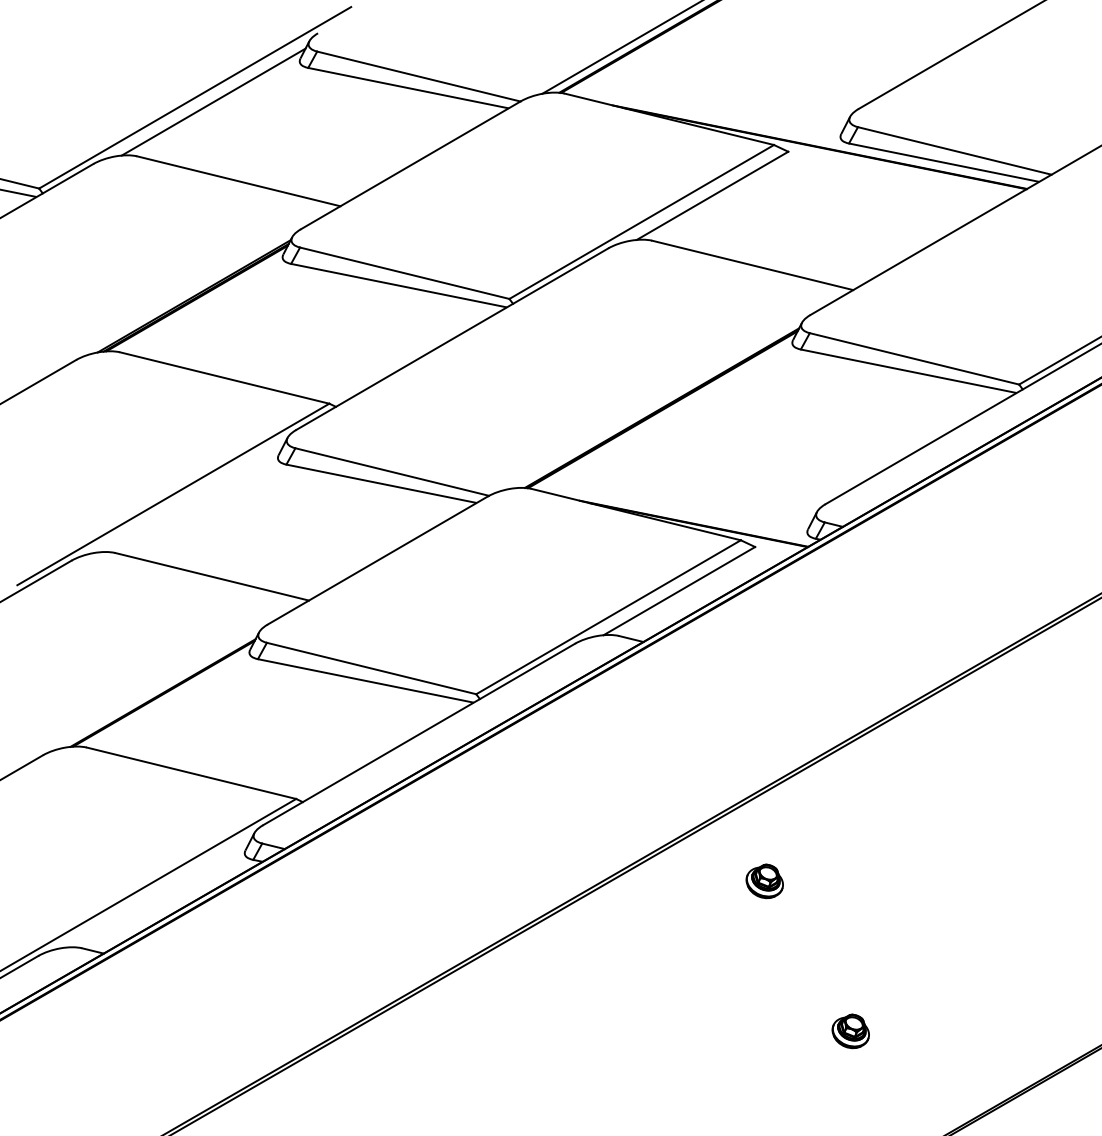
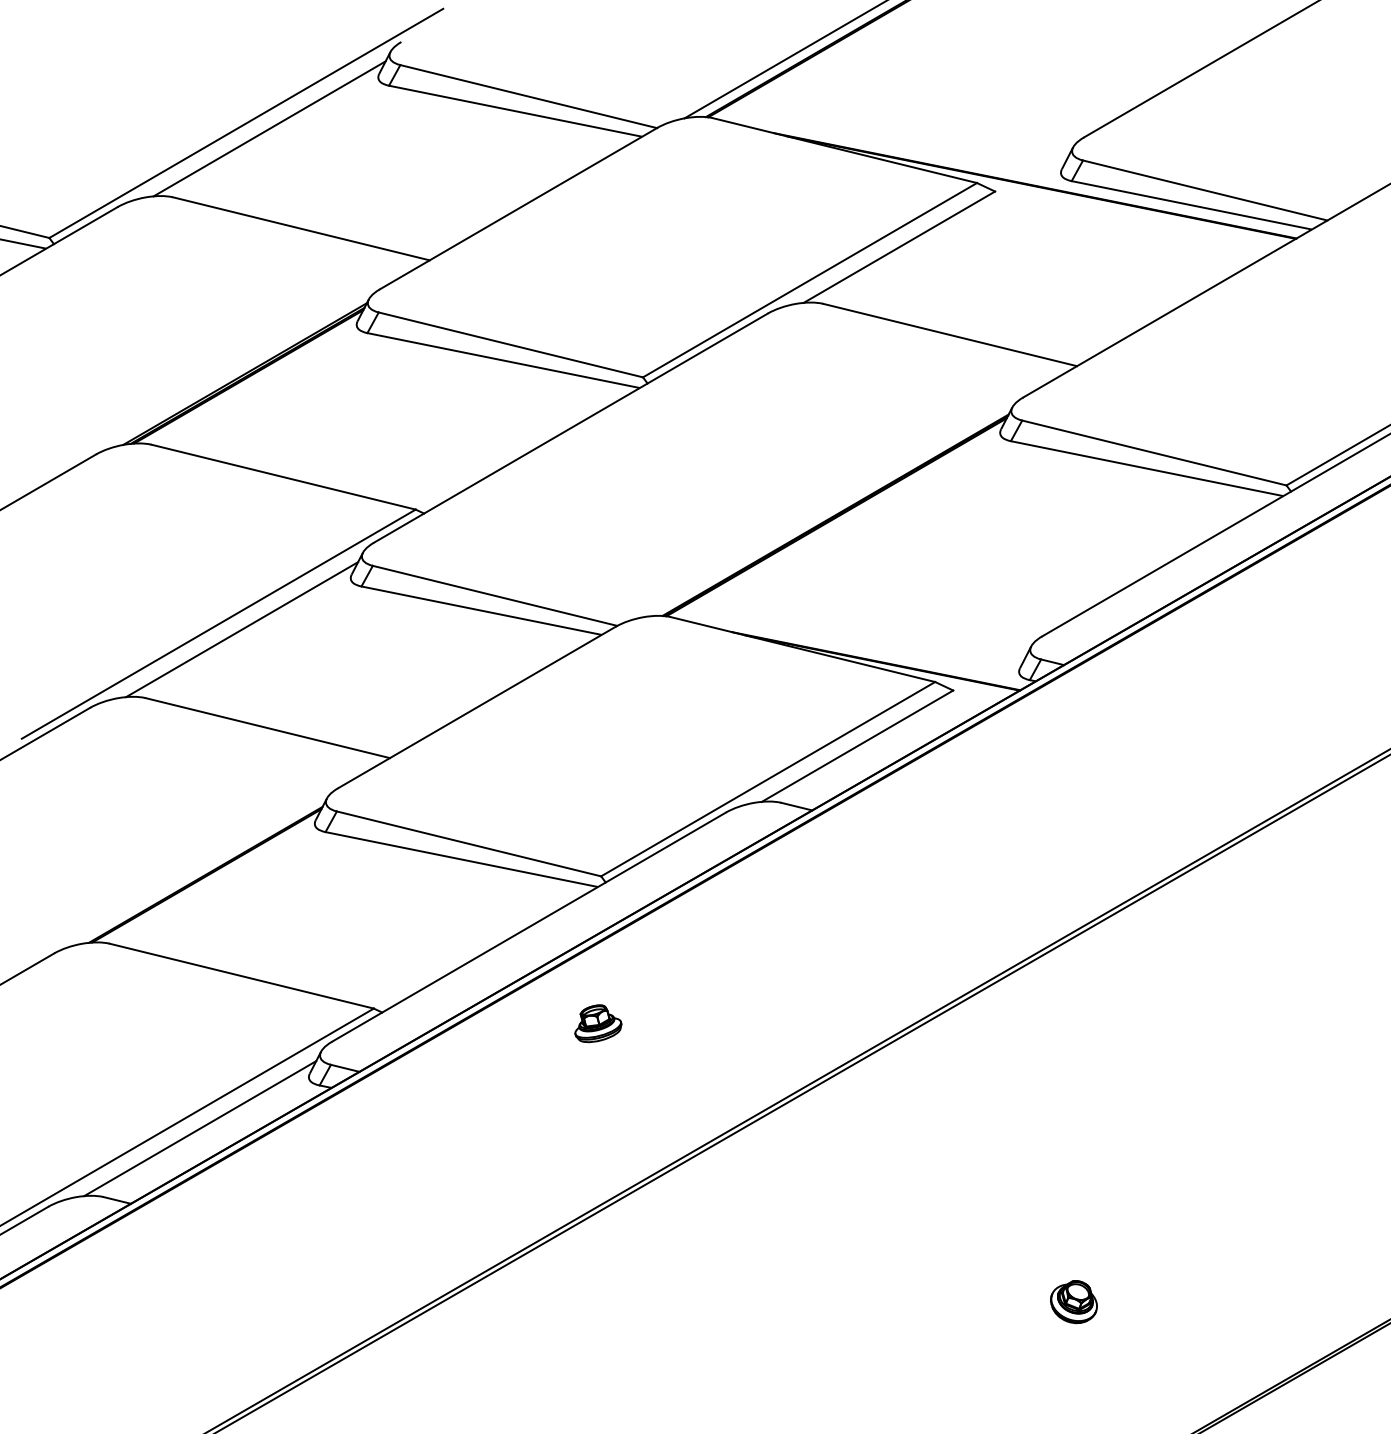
line: (191, 498) -> (241, 629), added
part: (473, 810) -> (597, 1023), added
part: (764, 881) -> (965, 1112), removed
line: (158, 893) -> (200, 1127), added

